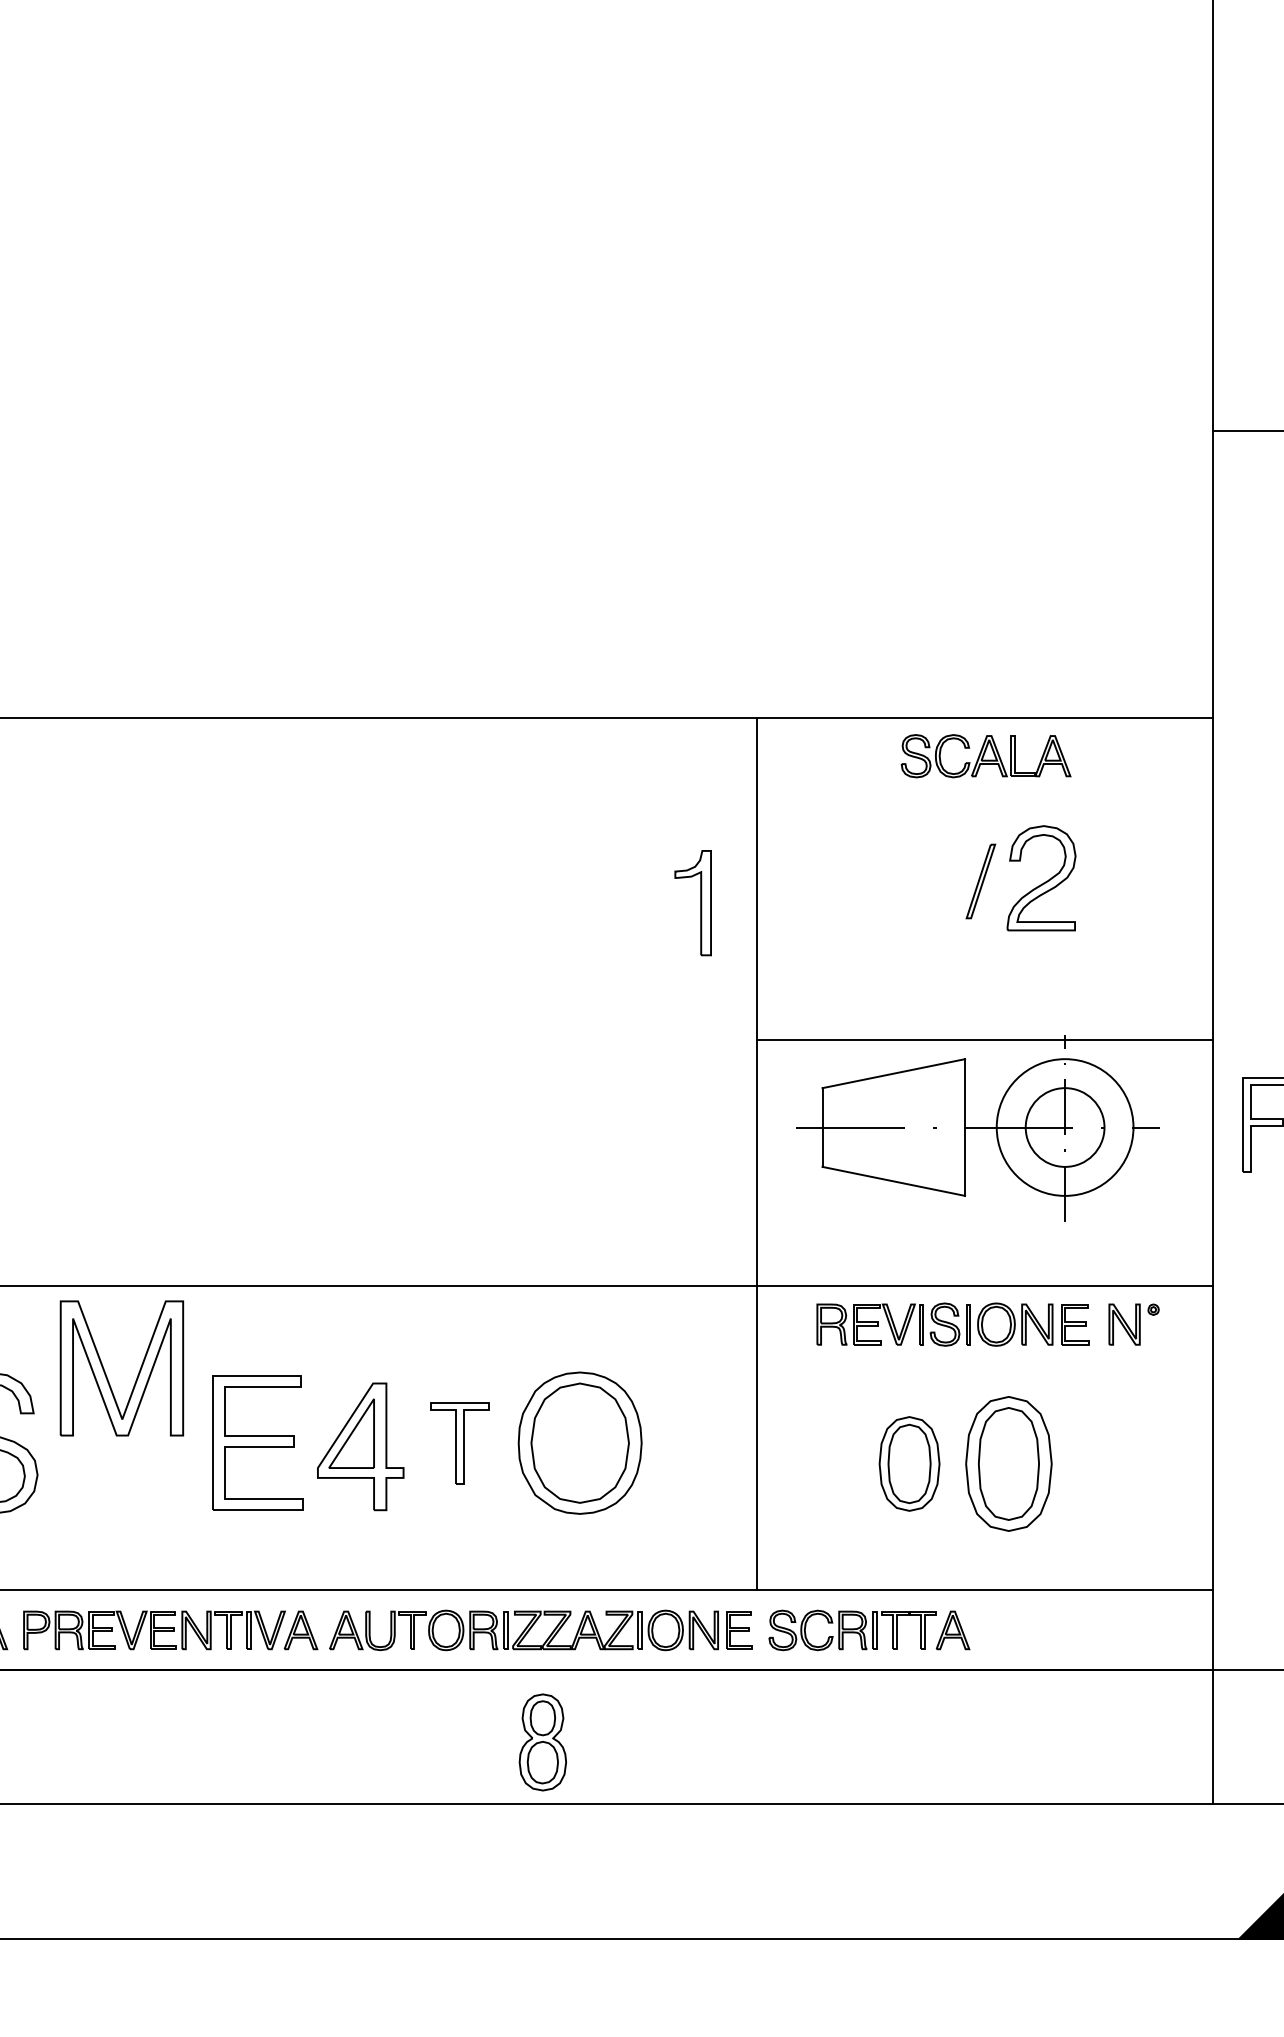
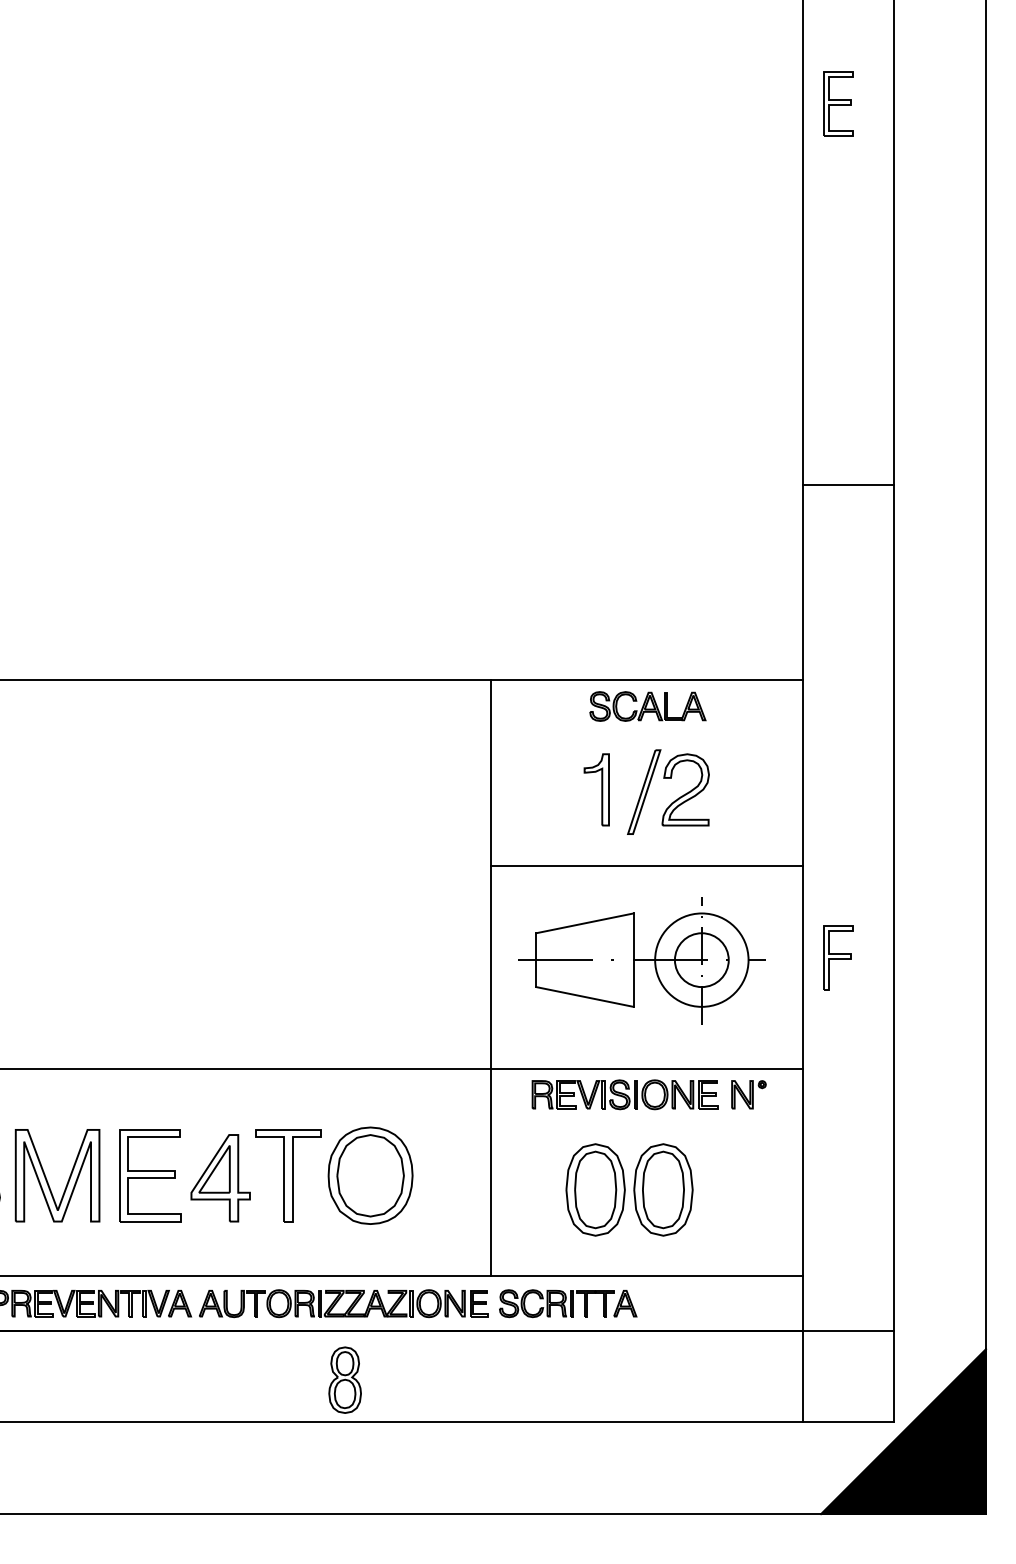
part: (981, 880) -> (644, 791), size x1.67
part: (692, 902) -> (596, 789), moved
line: (984, 1040) -> (646, 865), moved
part: (107, 1373) -> (47, 1179), moved
part: (459, 1442) -> (288, 1175), size x1.67
part: (909, 1463) -> (595, 1189), size x1.43

